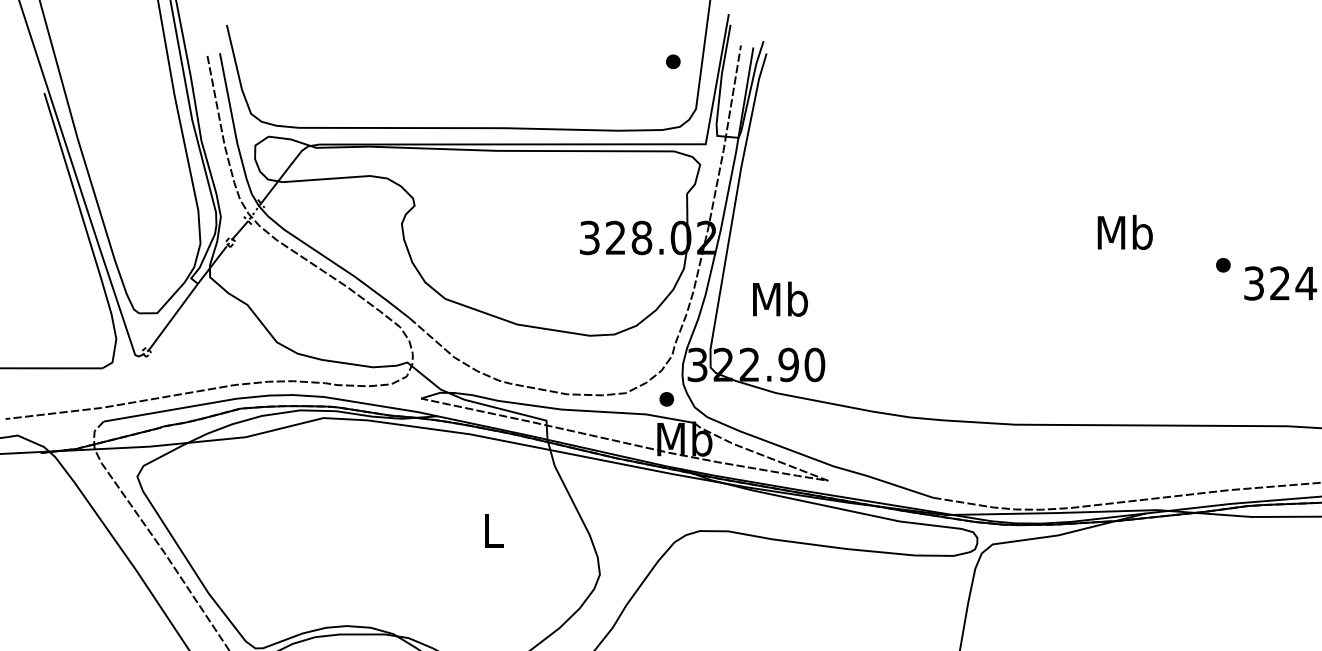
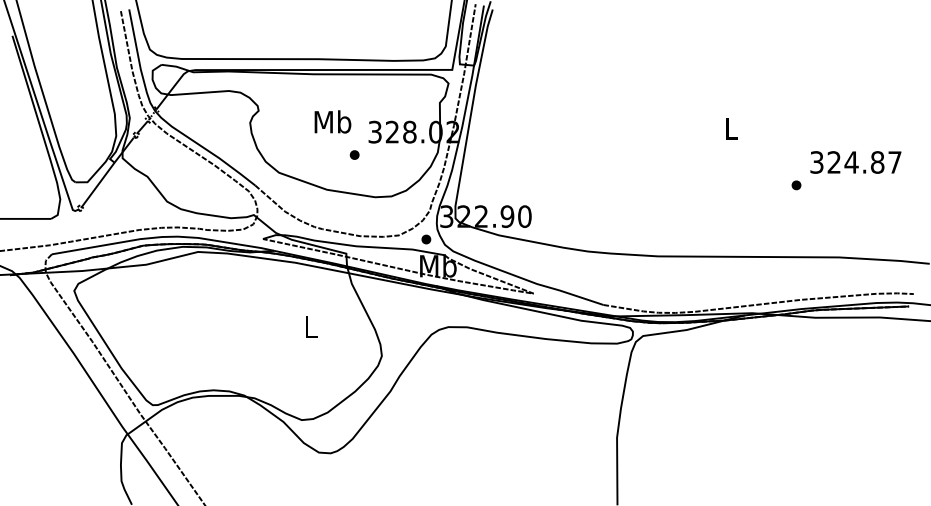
part: (672, 60) -> (354, 154), moved
text: (1125, 232) -> (731, 128), Mb -> L
part: (1223, 265) -> (796, 185), moved
text: (779, 298) -> (332, 121), moved

